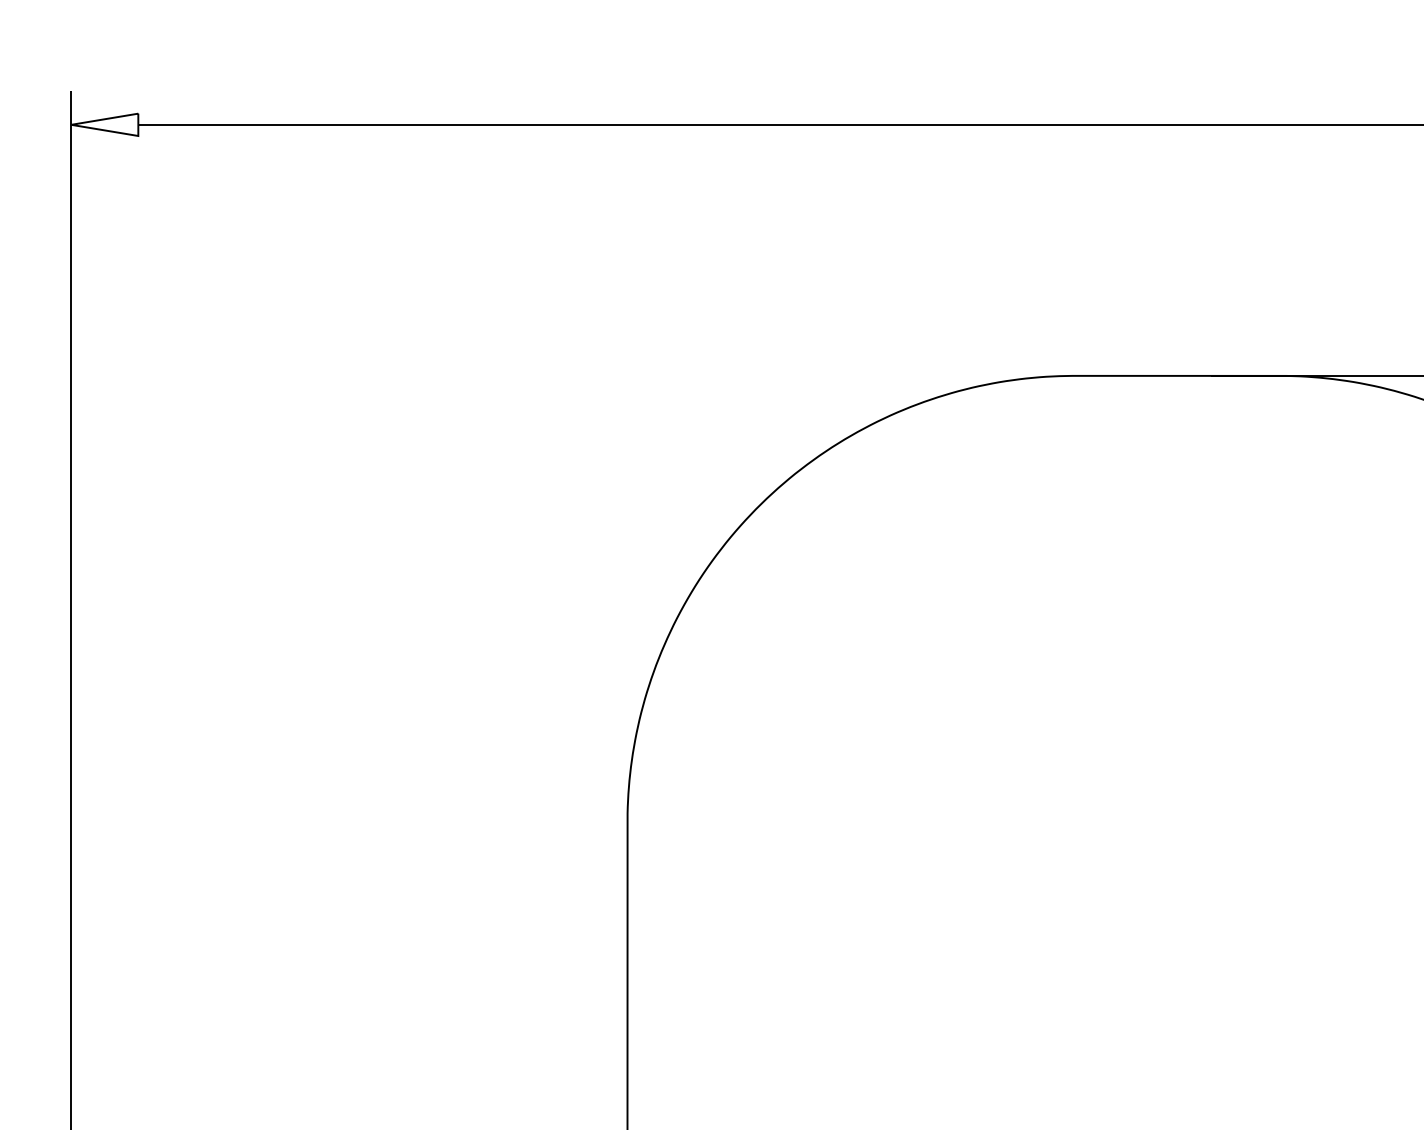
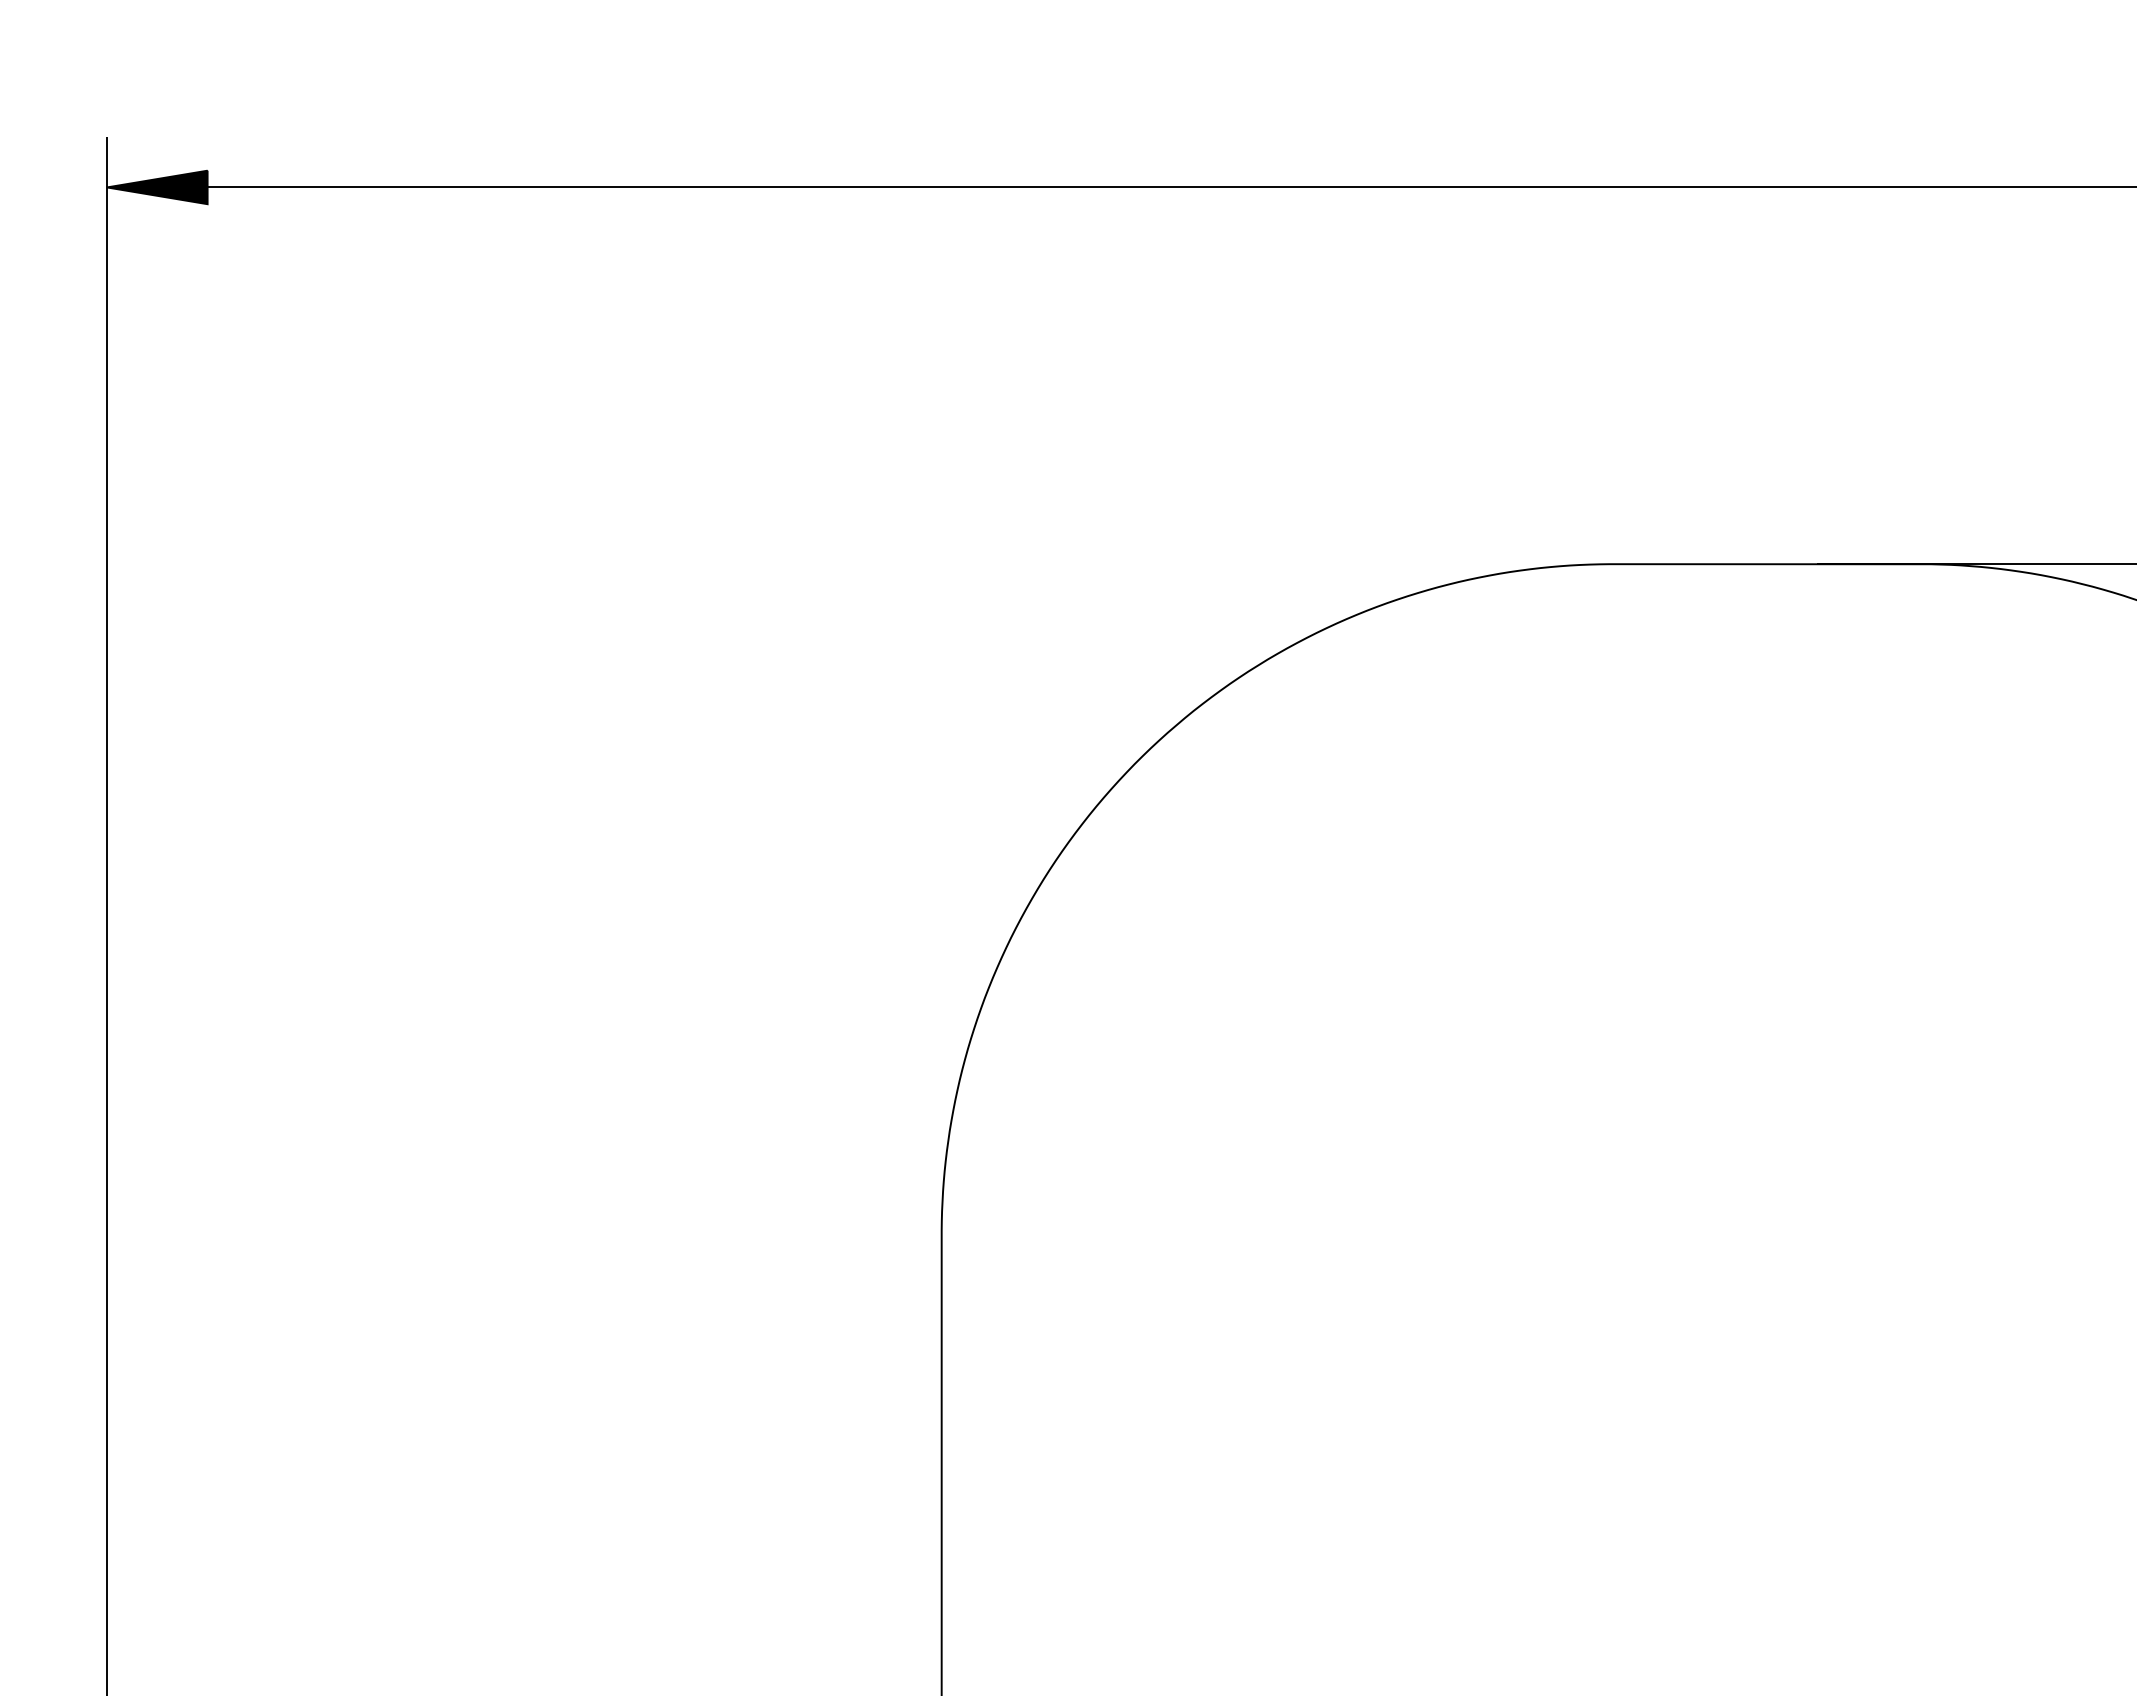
fill: (104, 124) -> (156, 186), added

